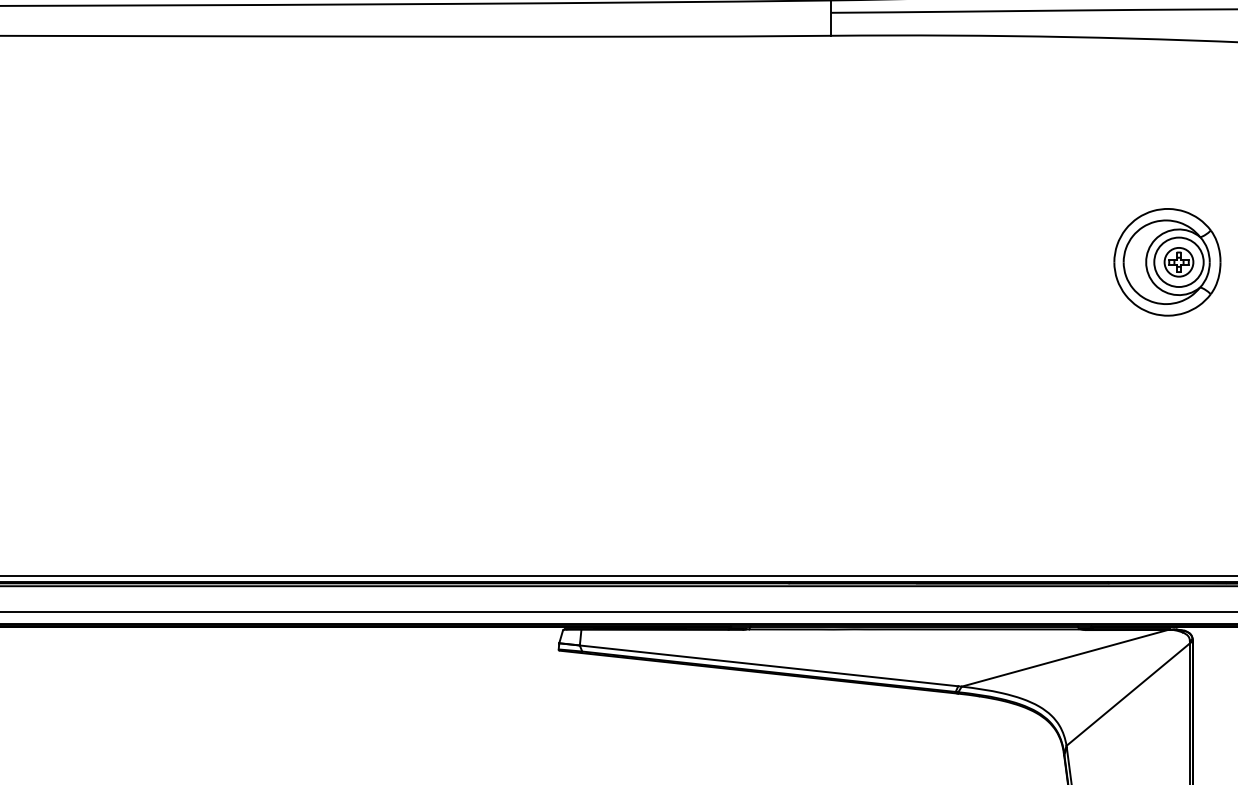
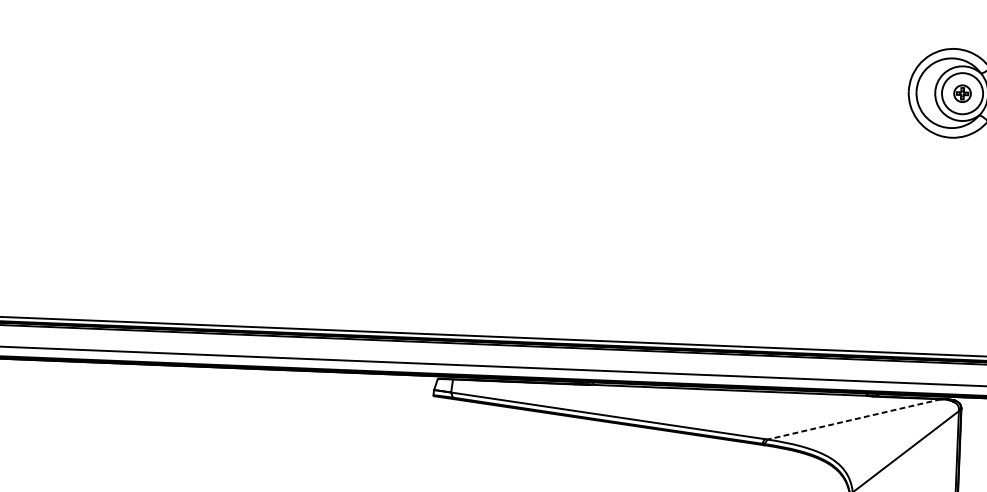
part: (1178, 262) -> (962, 93), size x0.7
line: (1064, 658) -> (854, 419), solid -> dashed

